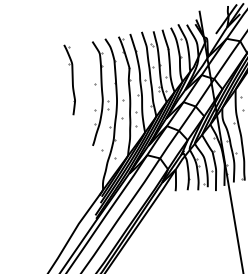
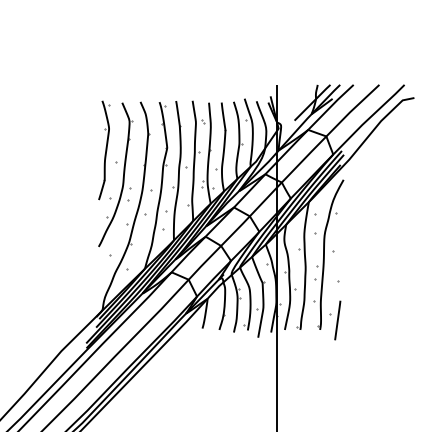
part: (71, 79) -> (104, 150), moved

